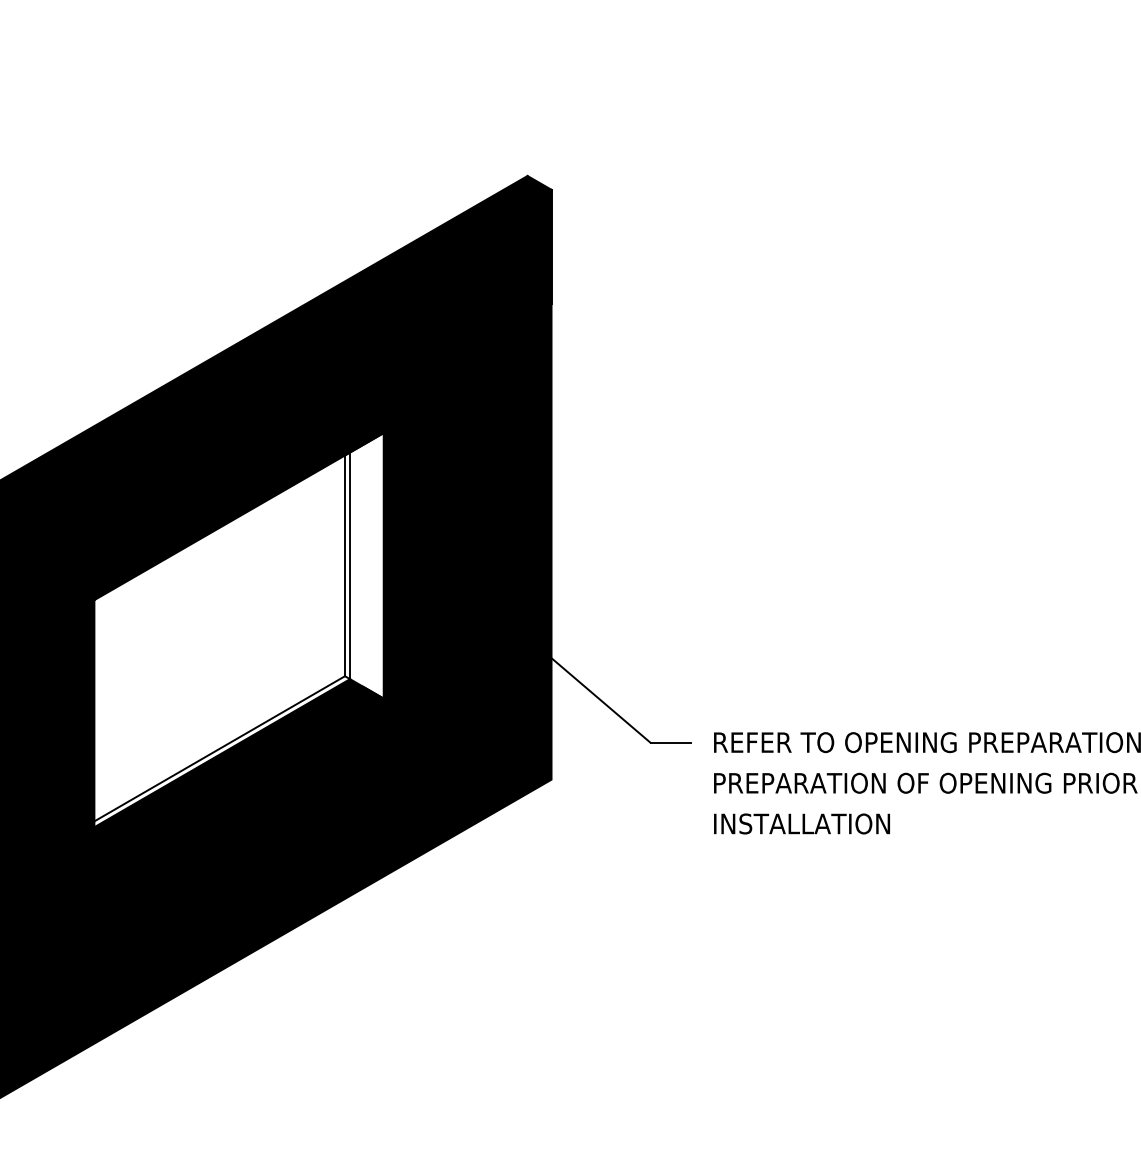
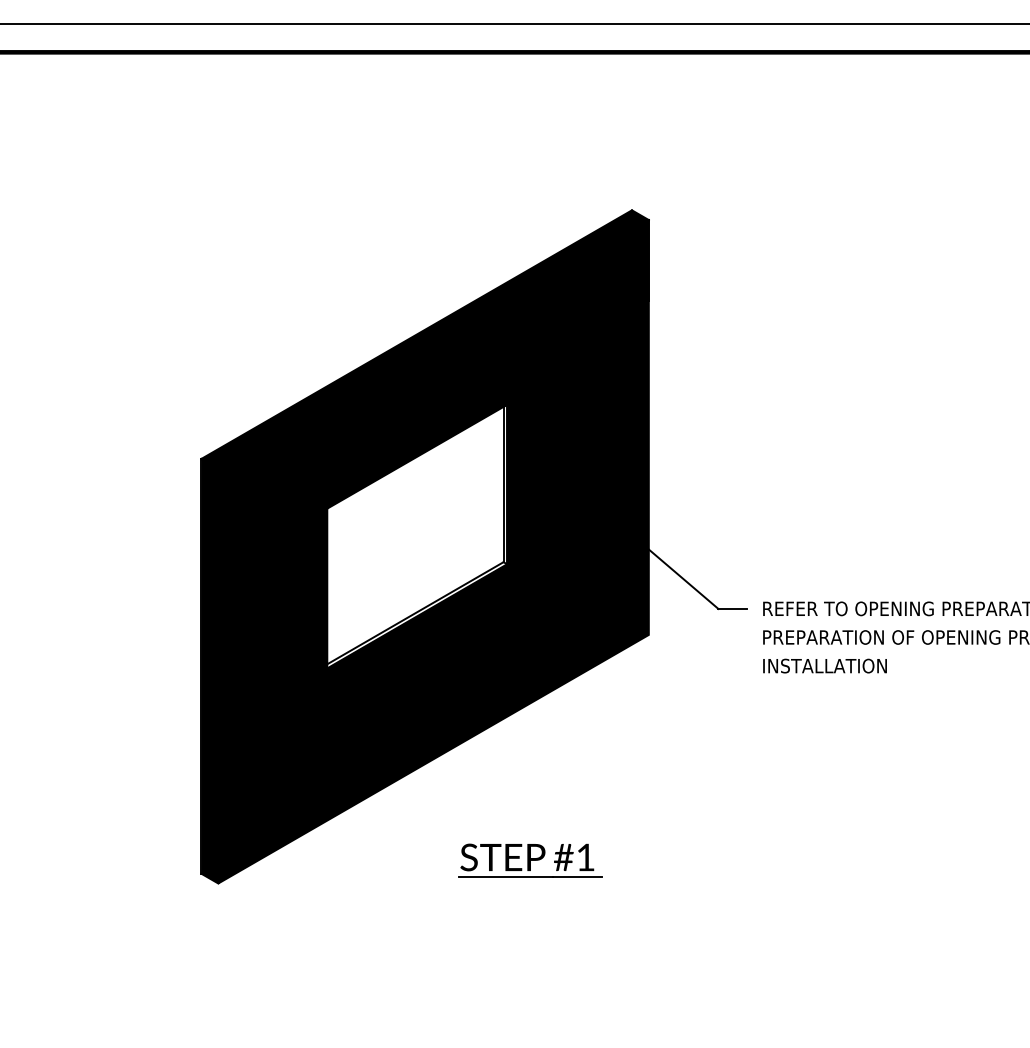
fill: (366, 565) -> (518, 484), added
part: (383, 1100) -> (530, 860), added

